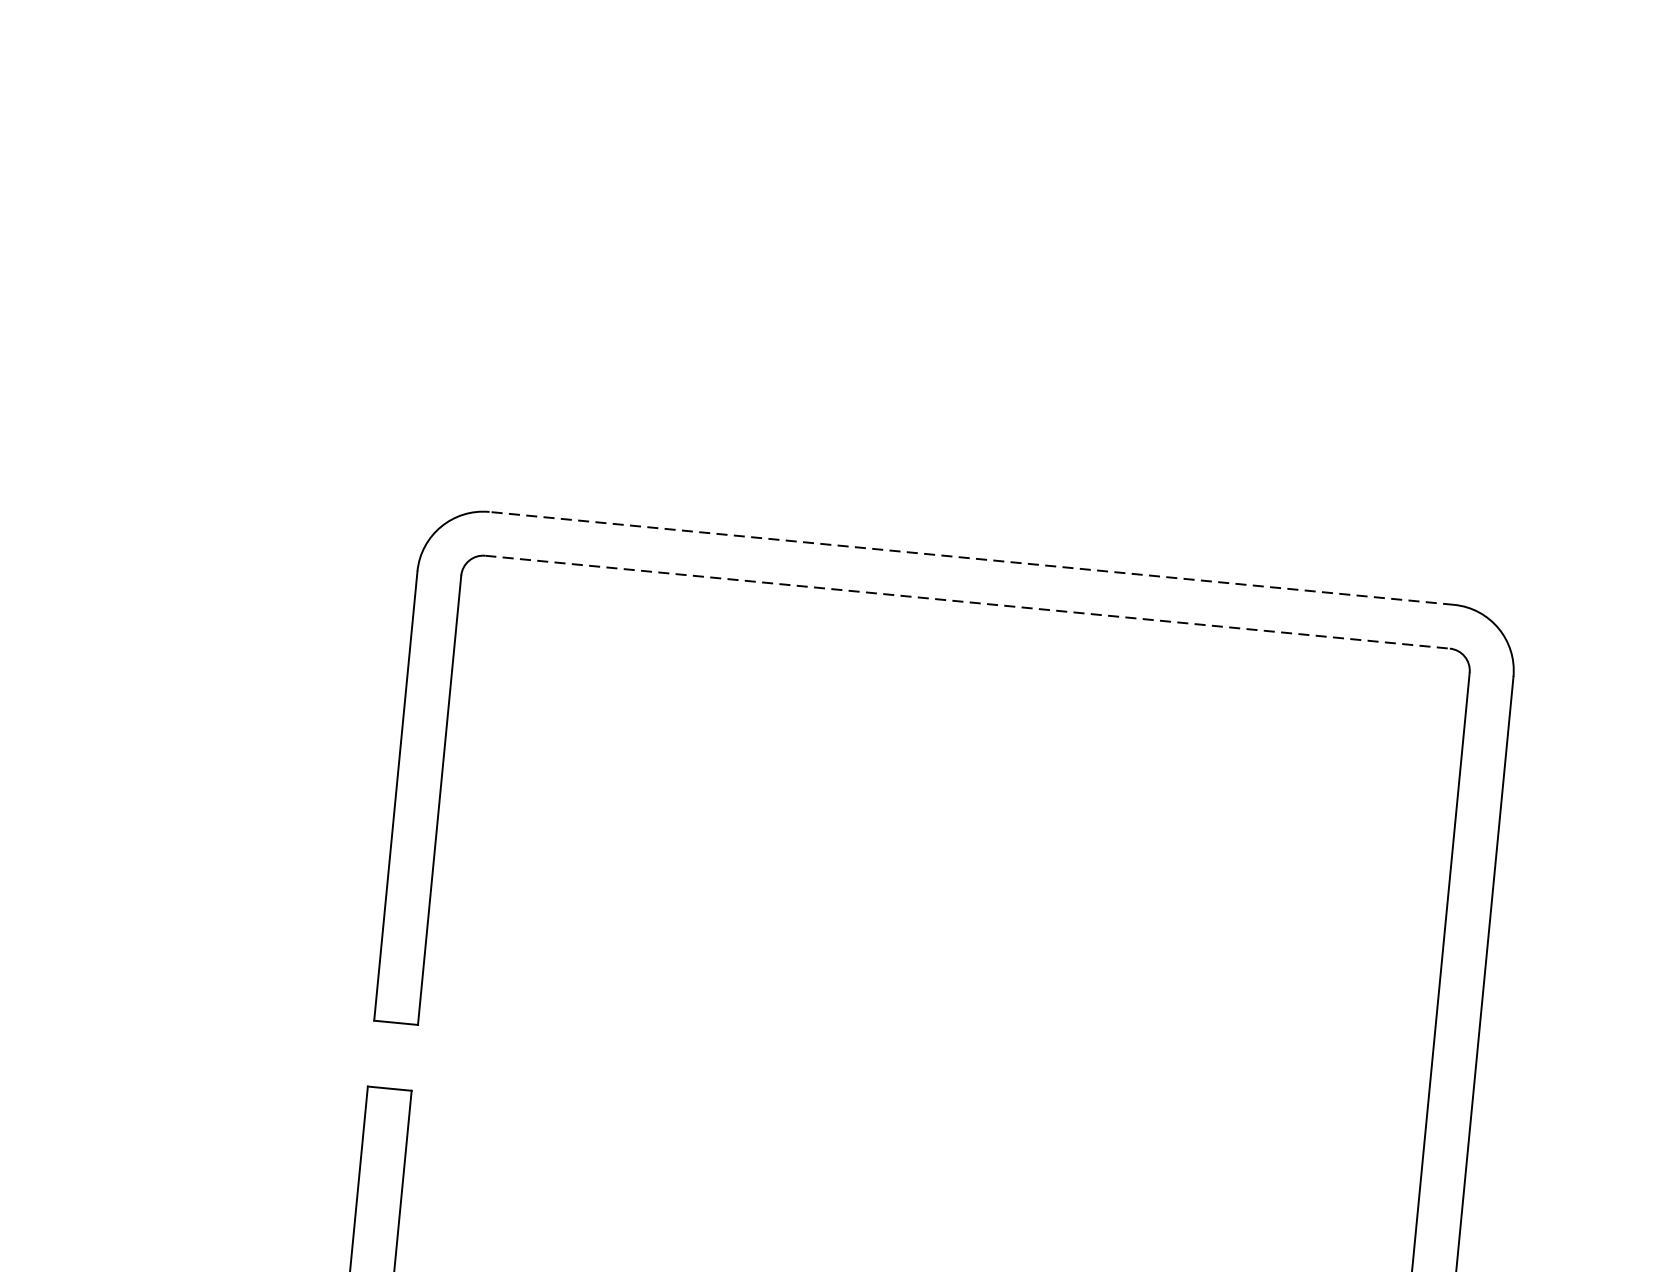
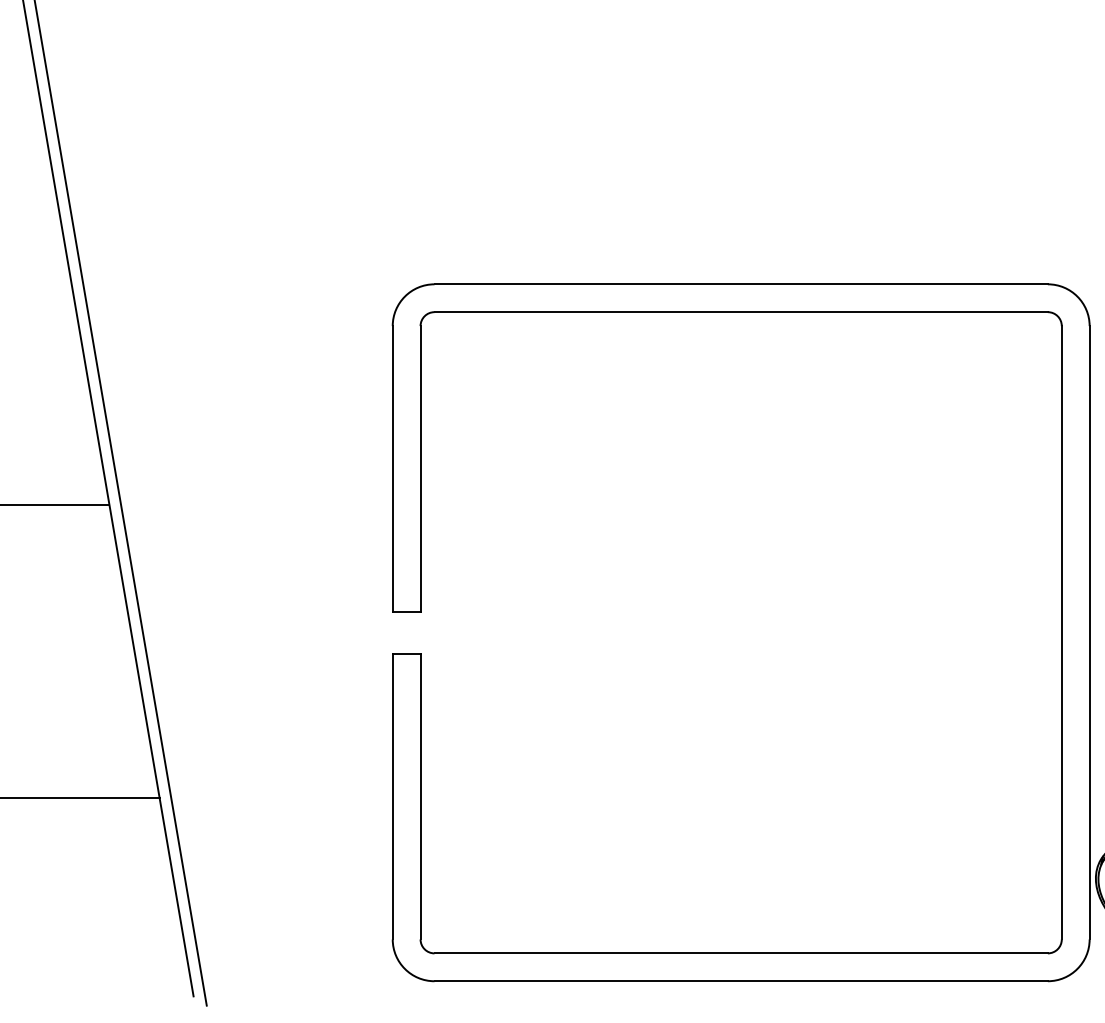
line: (972, 558) -> (741, 284), dashed -> solid
line: (968, 602) -> (741, 312), dashed -> solid

